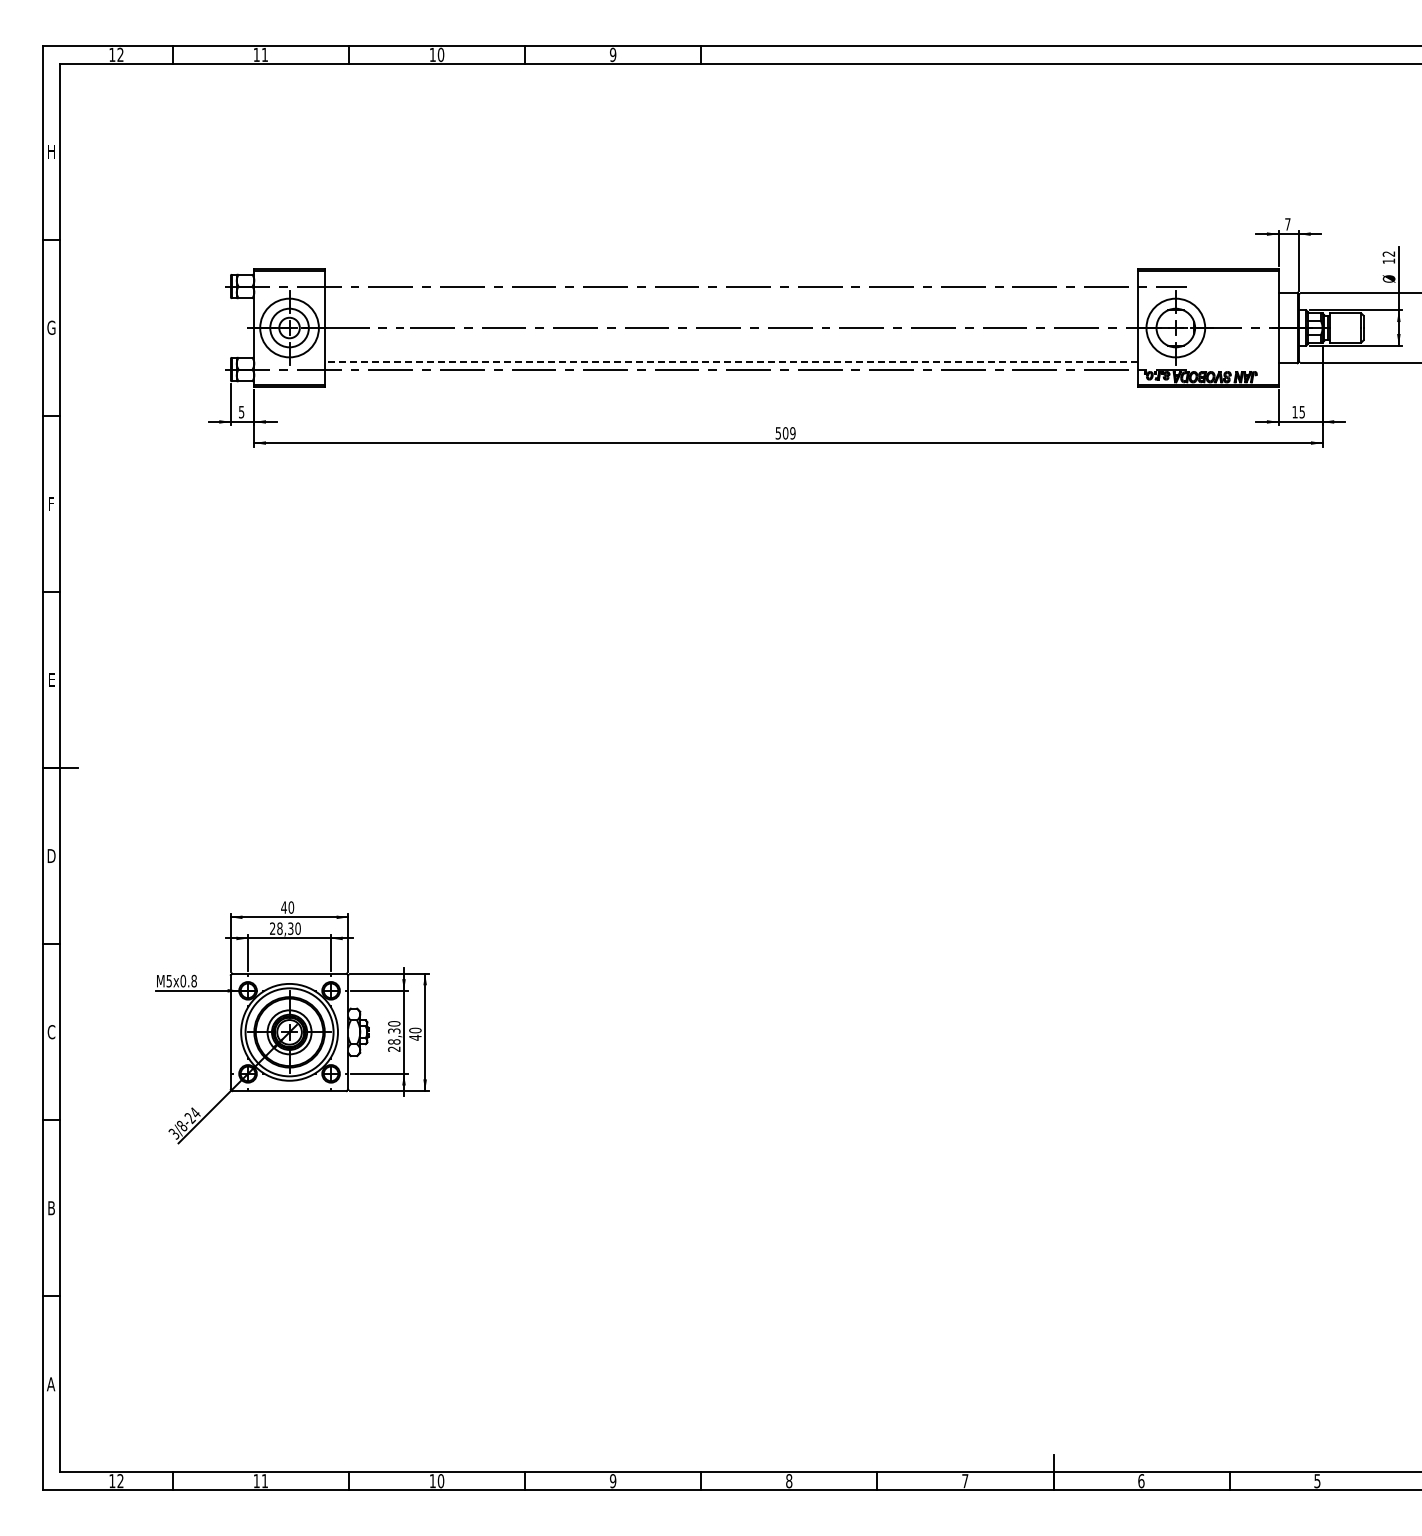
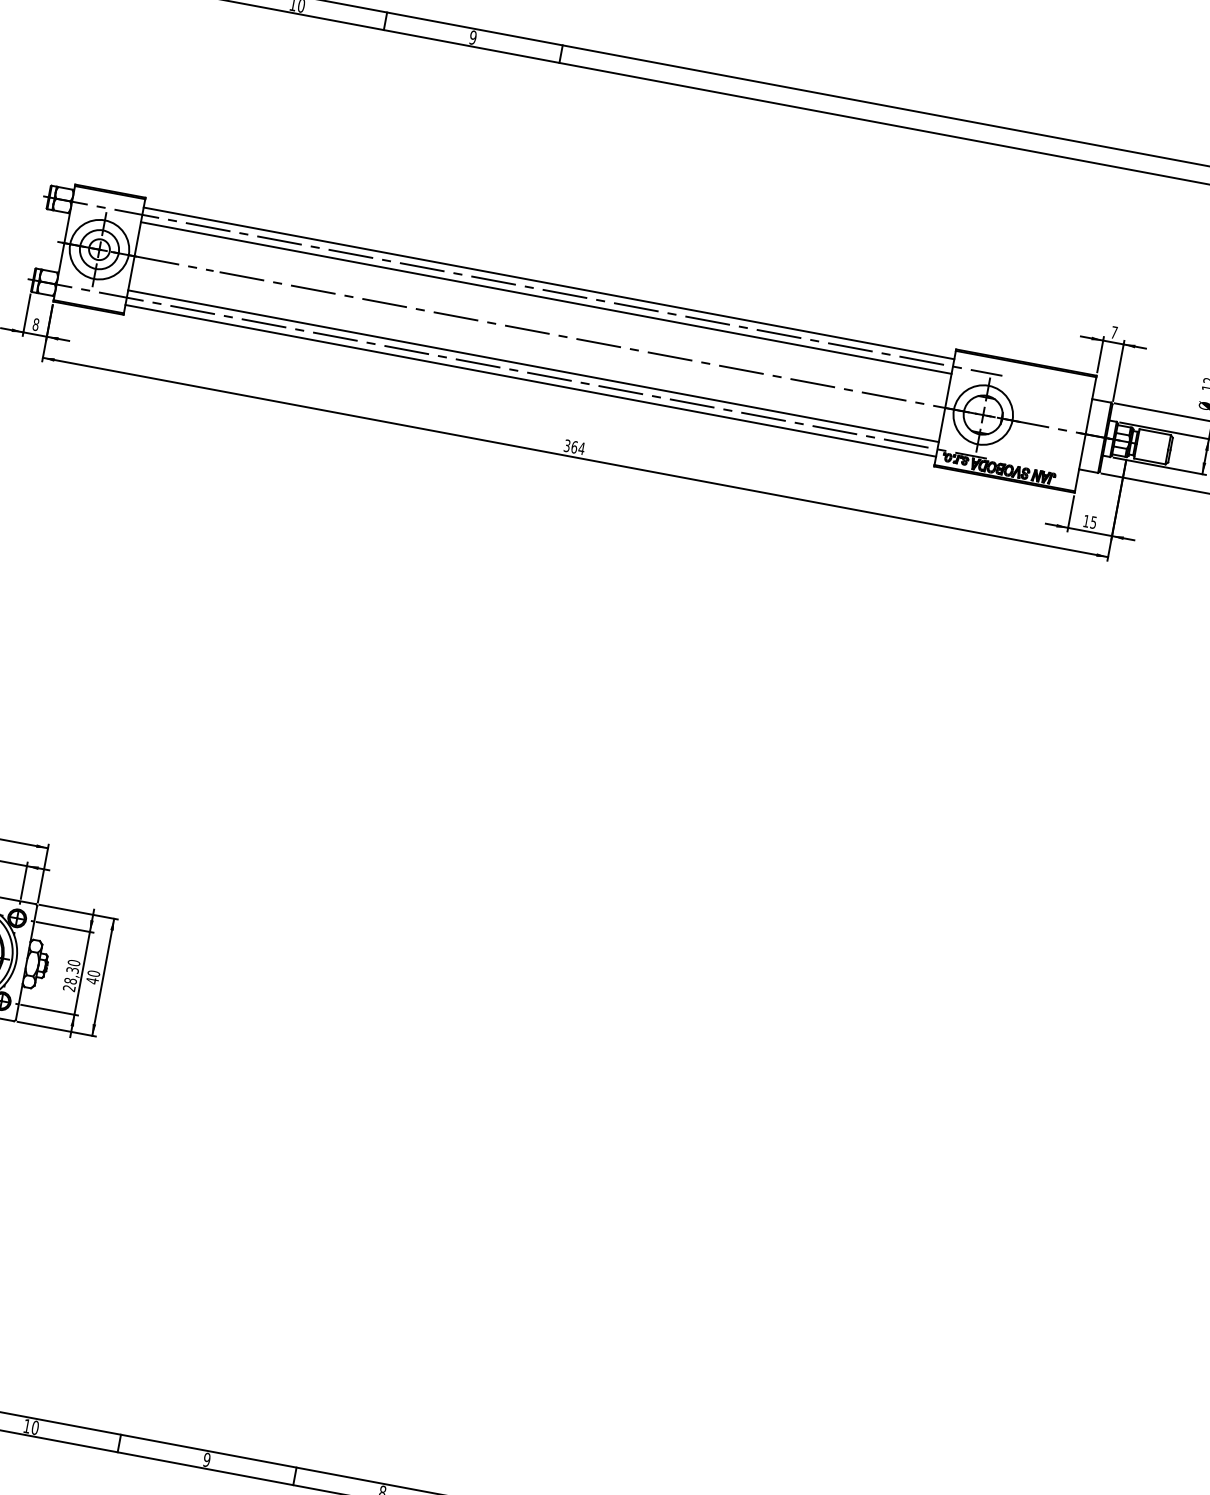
line: (730, 279) -> (548, 283), added
line: (730, 293) -> (545, 297), added
line: (730, 362) -> (532, 366), dashed -> solid
line: (730, 376) -> (530, 380), added
text: (241, 411) -> (35, 323), 5 -> 8
text: (785, 433) -> (574, 447), 509 -> 364

